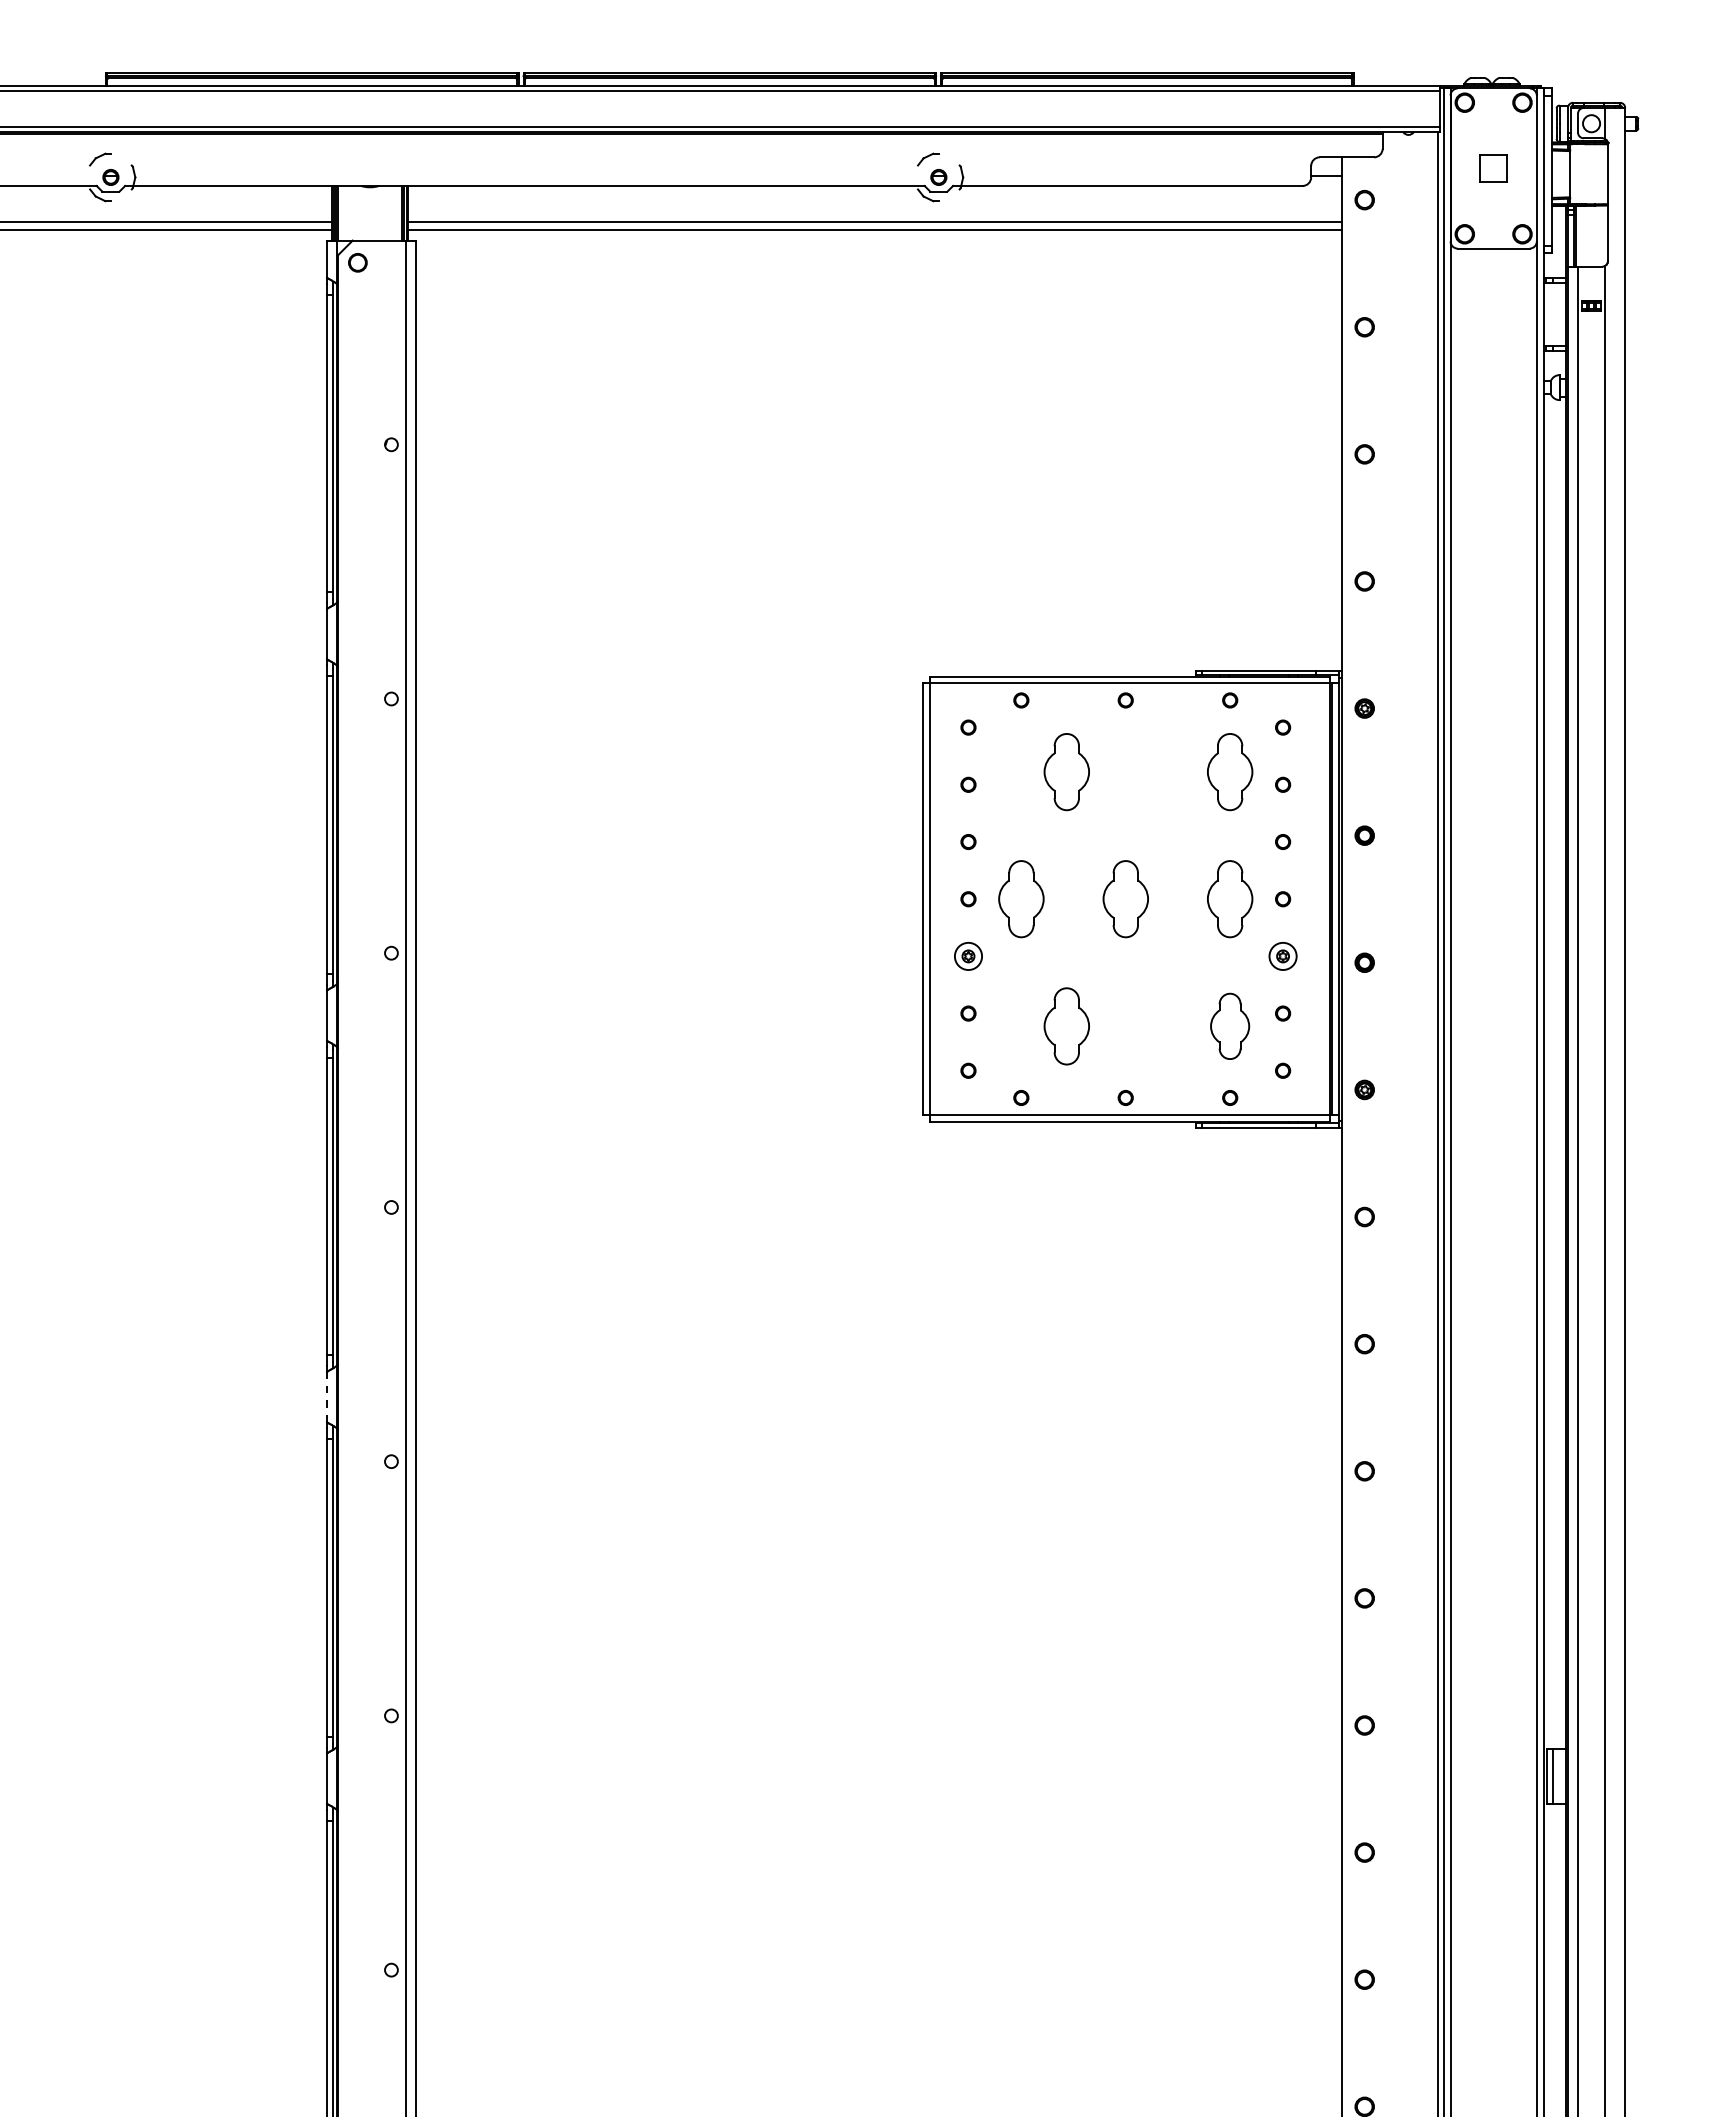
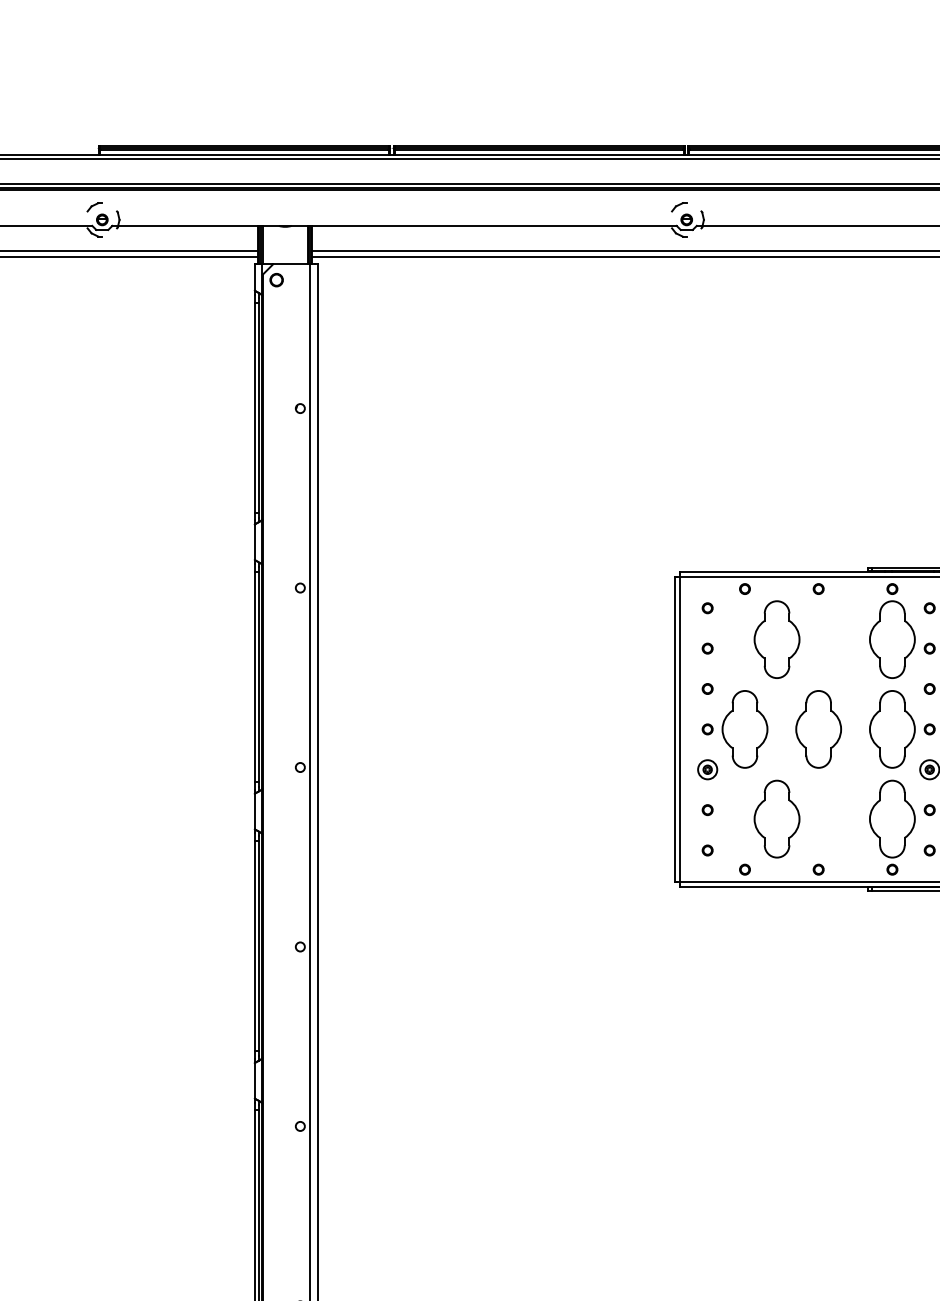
part: (1066, 771) -> (776, 639), size x1.43
part: (1229, 771) -> (891, 639), size x1.43
part: (1021, 898) -> (745, 728), size x1.43
part: (1125, 898) -> (818, 728), size x1.43
part: (1229, 898) -> (891, 728), size x1.43
part: (1066, 1026) -> (776, 819), size x1.43
part: (1229, 1026) -> (891, 819), size x1.67
line: (327, 1396) -> (255, 1080), dashed -> solid

